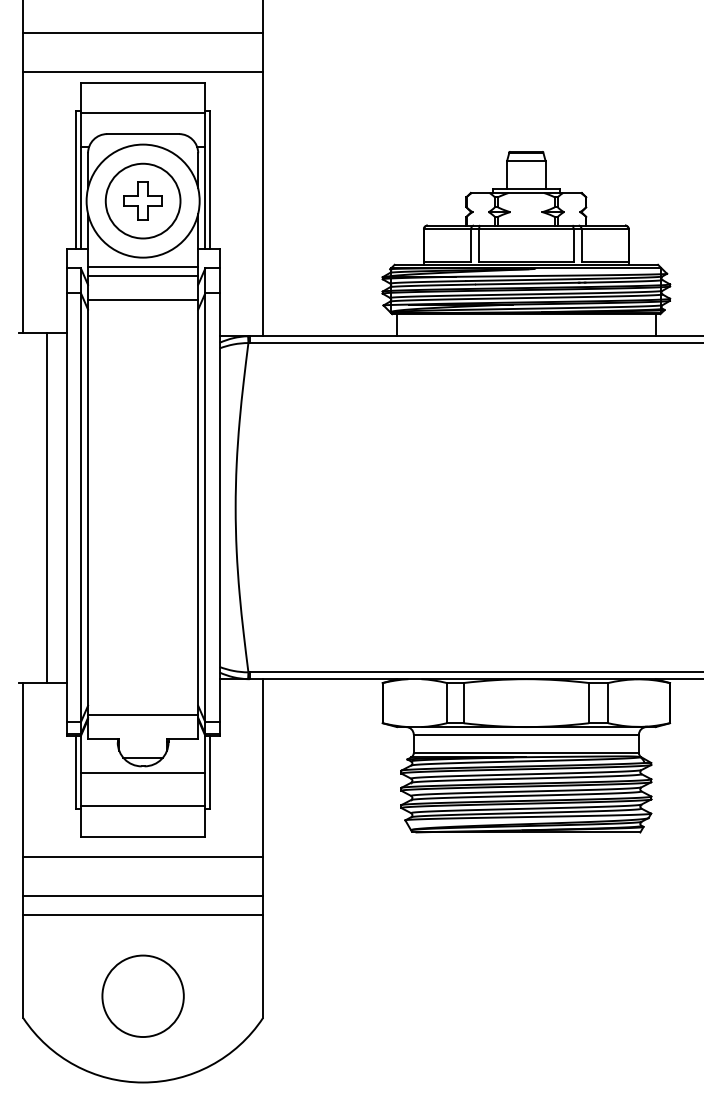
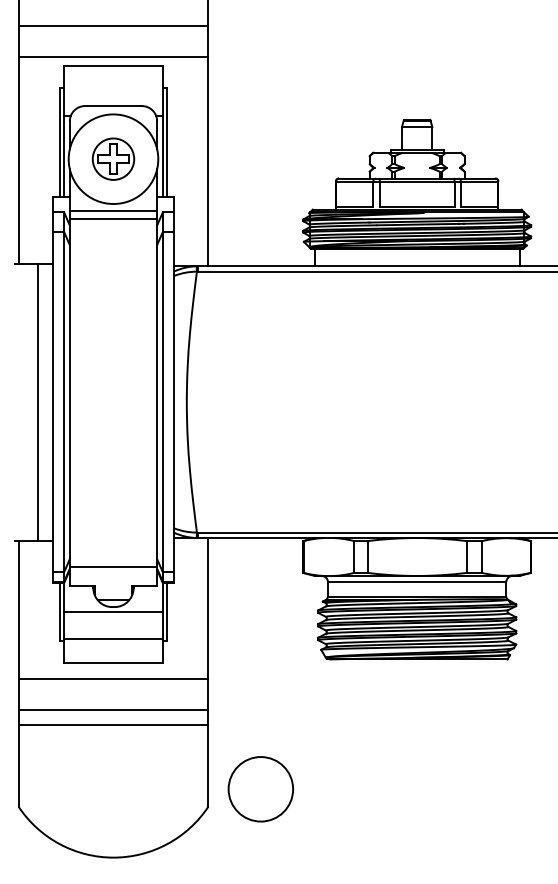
line: (142, 113) -> (112, 89), removed
circle: (142, 200) -> (112, 158), size x0.7
line: (143, 300) -> (113, 237), removed
circle: (142, 995) -> (260, 788), moved

